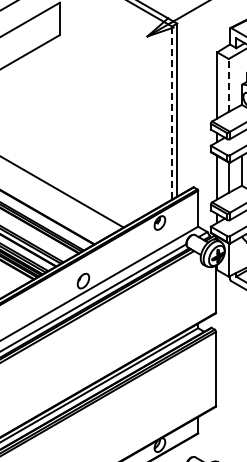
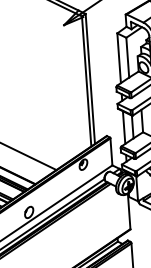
line: (228, 84) -> (127, 56), dashed -> solid
line: (172, 113) -> (87, 81), dashed -> solid

